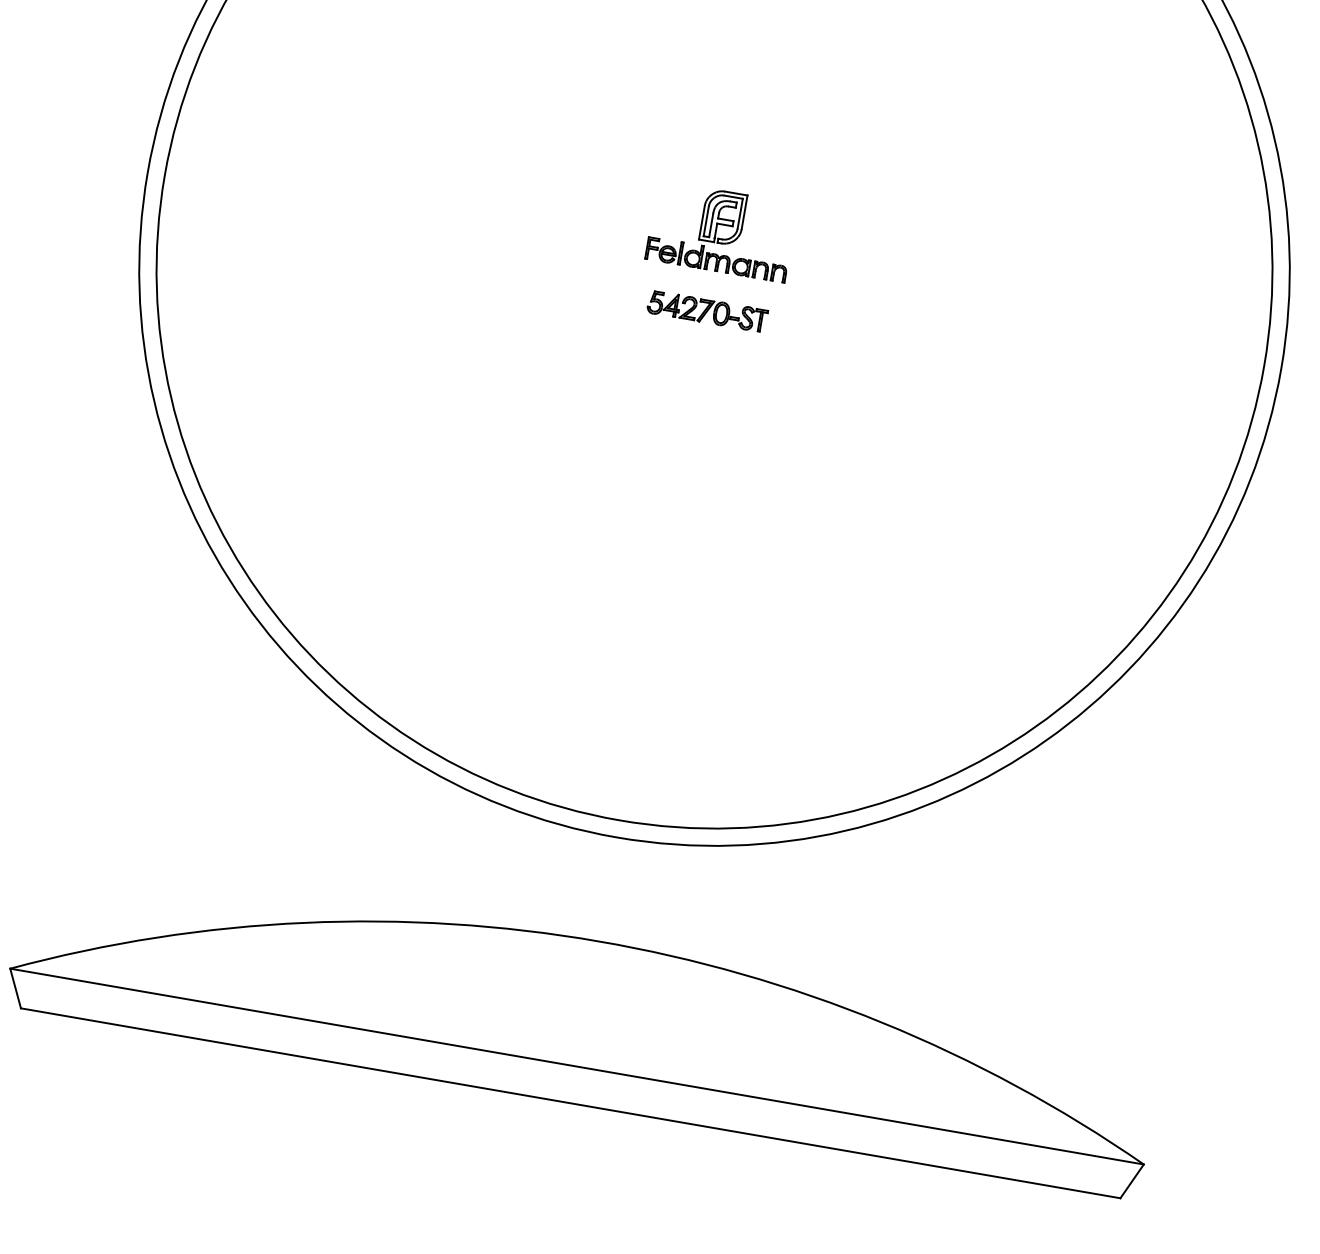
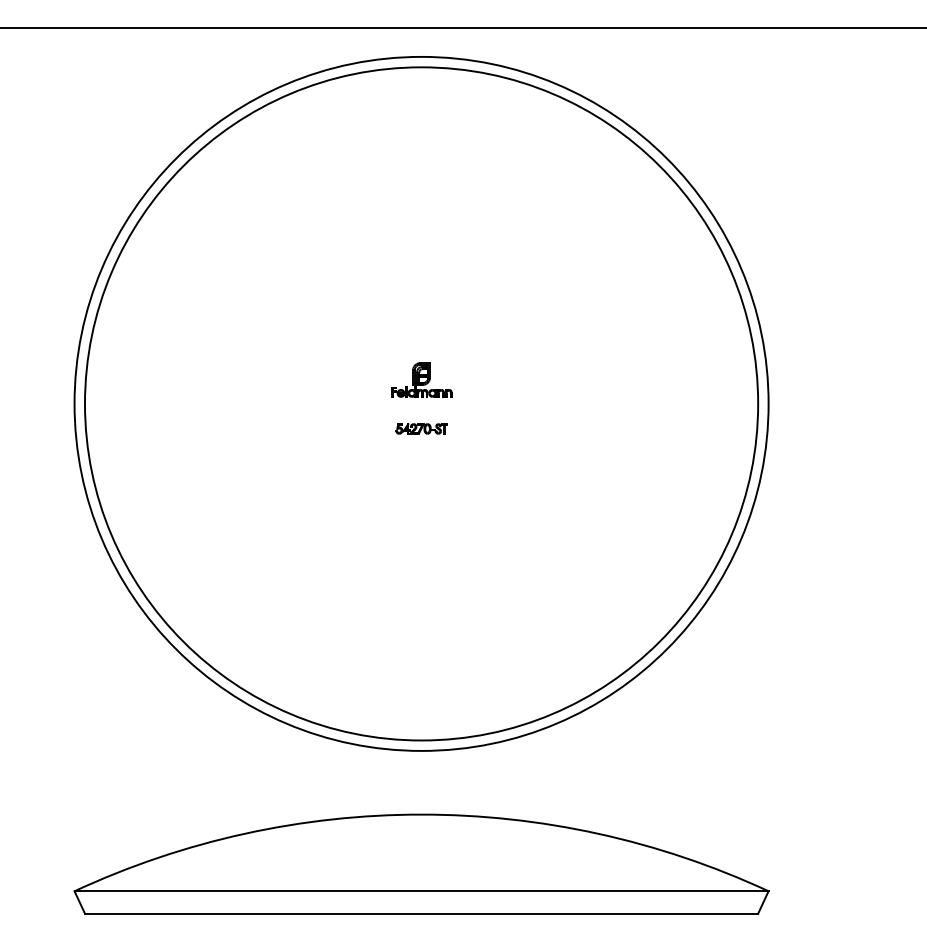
part: (721, 230) -> (421, 379), size x0.7
part: (707, 310) -> (421, 428), size x0.7

